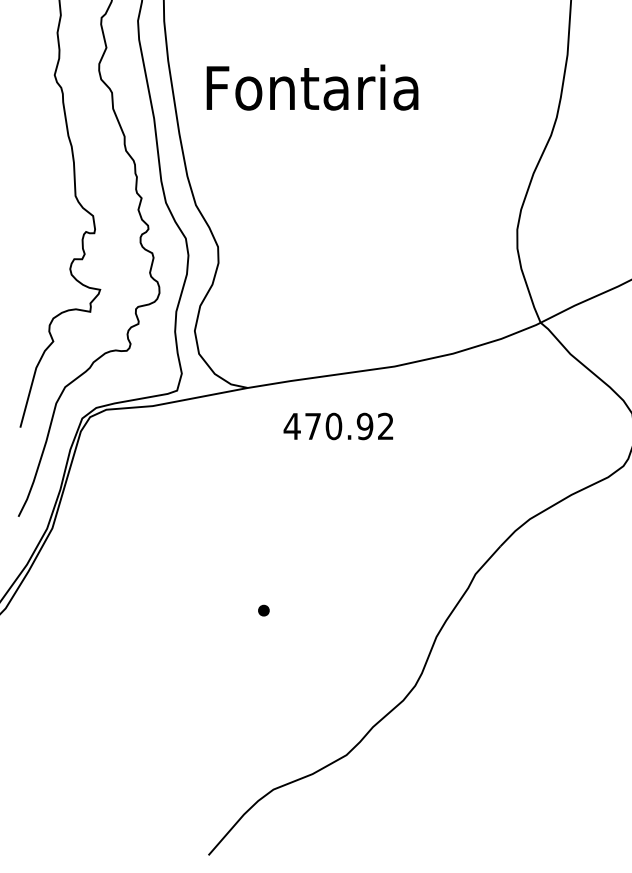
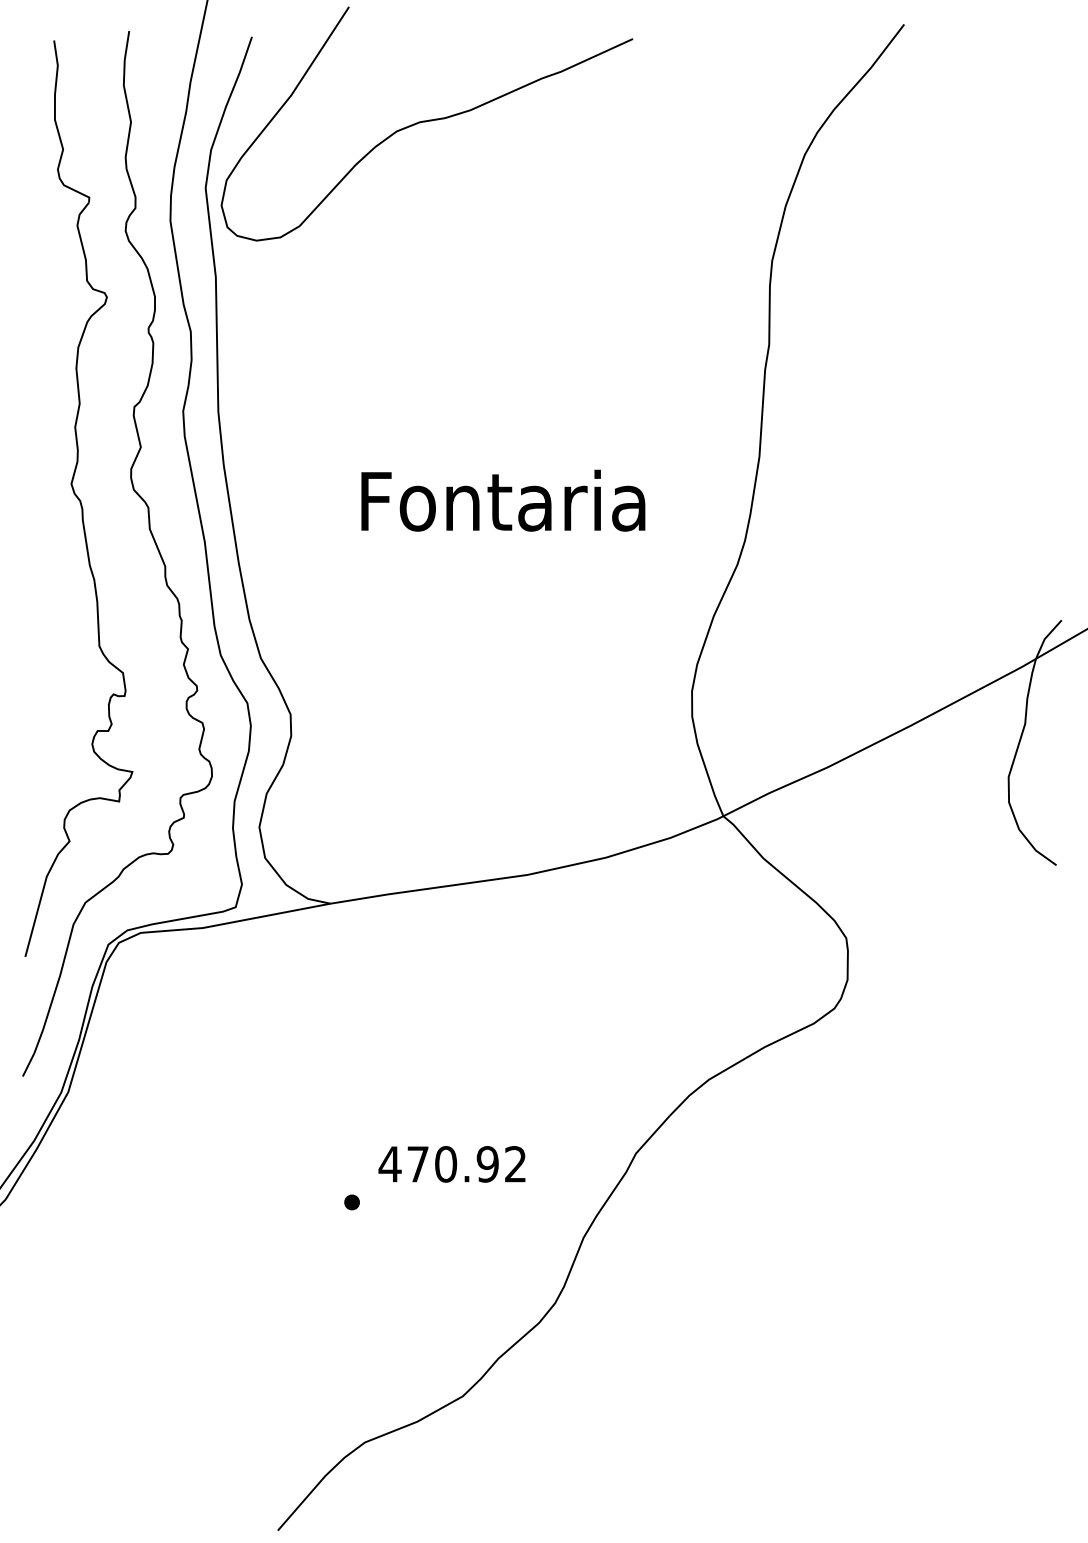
text: (312, 87) -> (503, 500), moved
text: (338, 426) -> (451, 1164), moved

